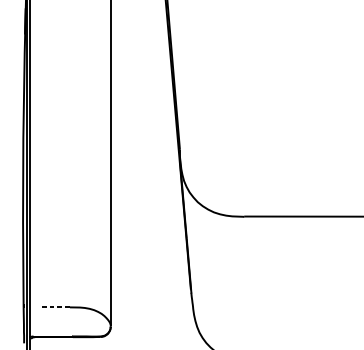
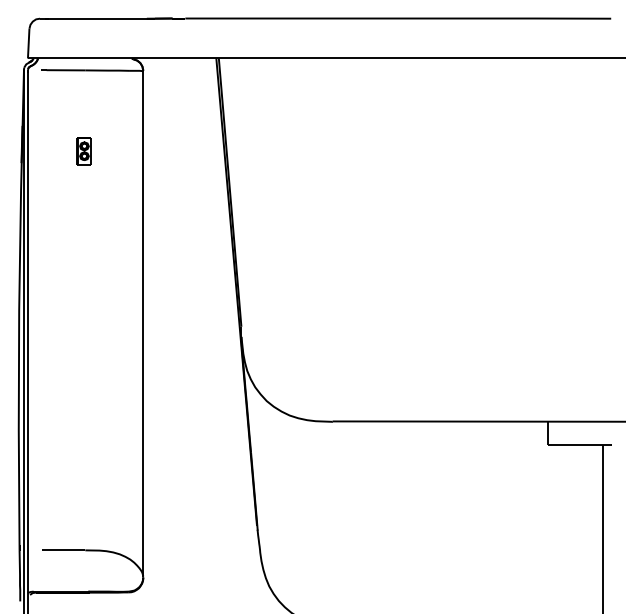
part: (68, 26) -> (83, 151), added
line: (54, 307) -> (63, 550), dashed -> solid

